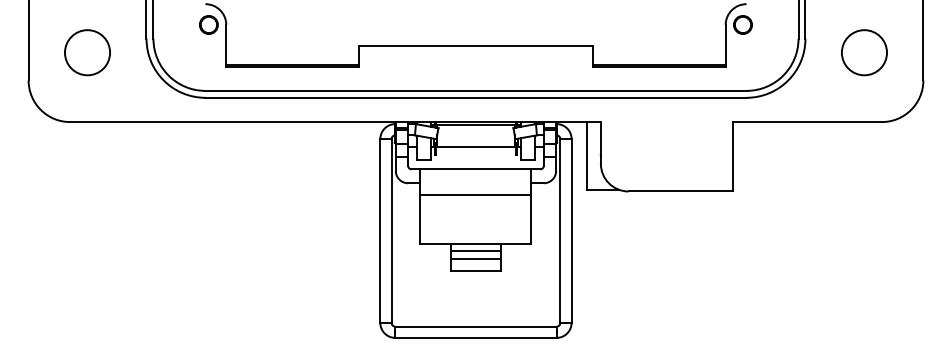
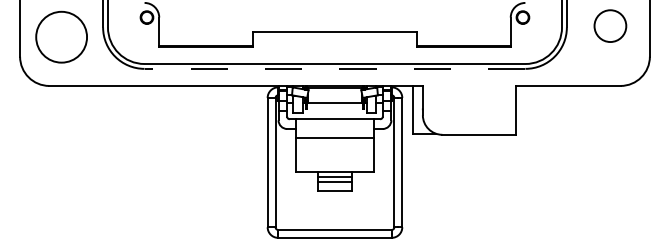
circle: (87, 51) -> (61, 36), size x1.6
circle: (864, 51) -> (610, 25), moved
line: (475, 97) -> (334, 68), solid -> dashed

